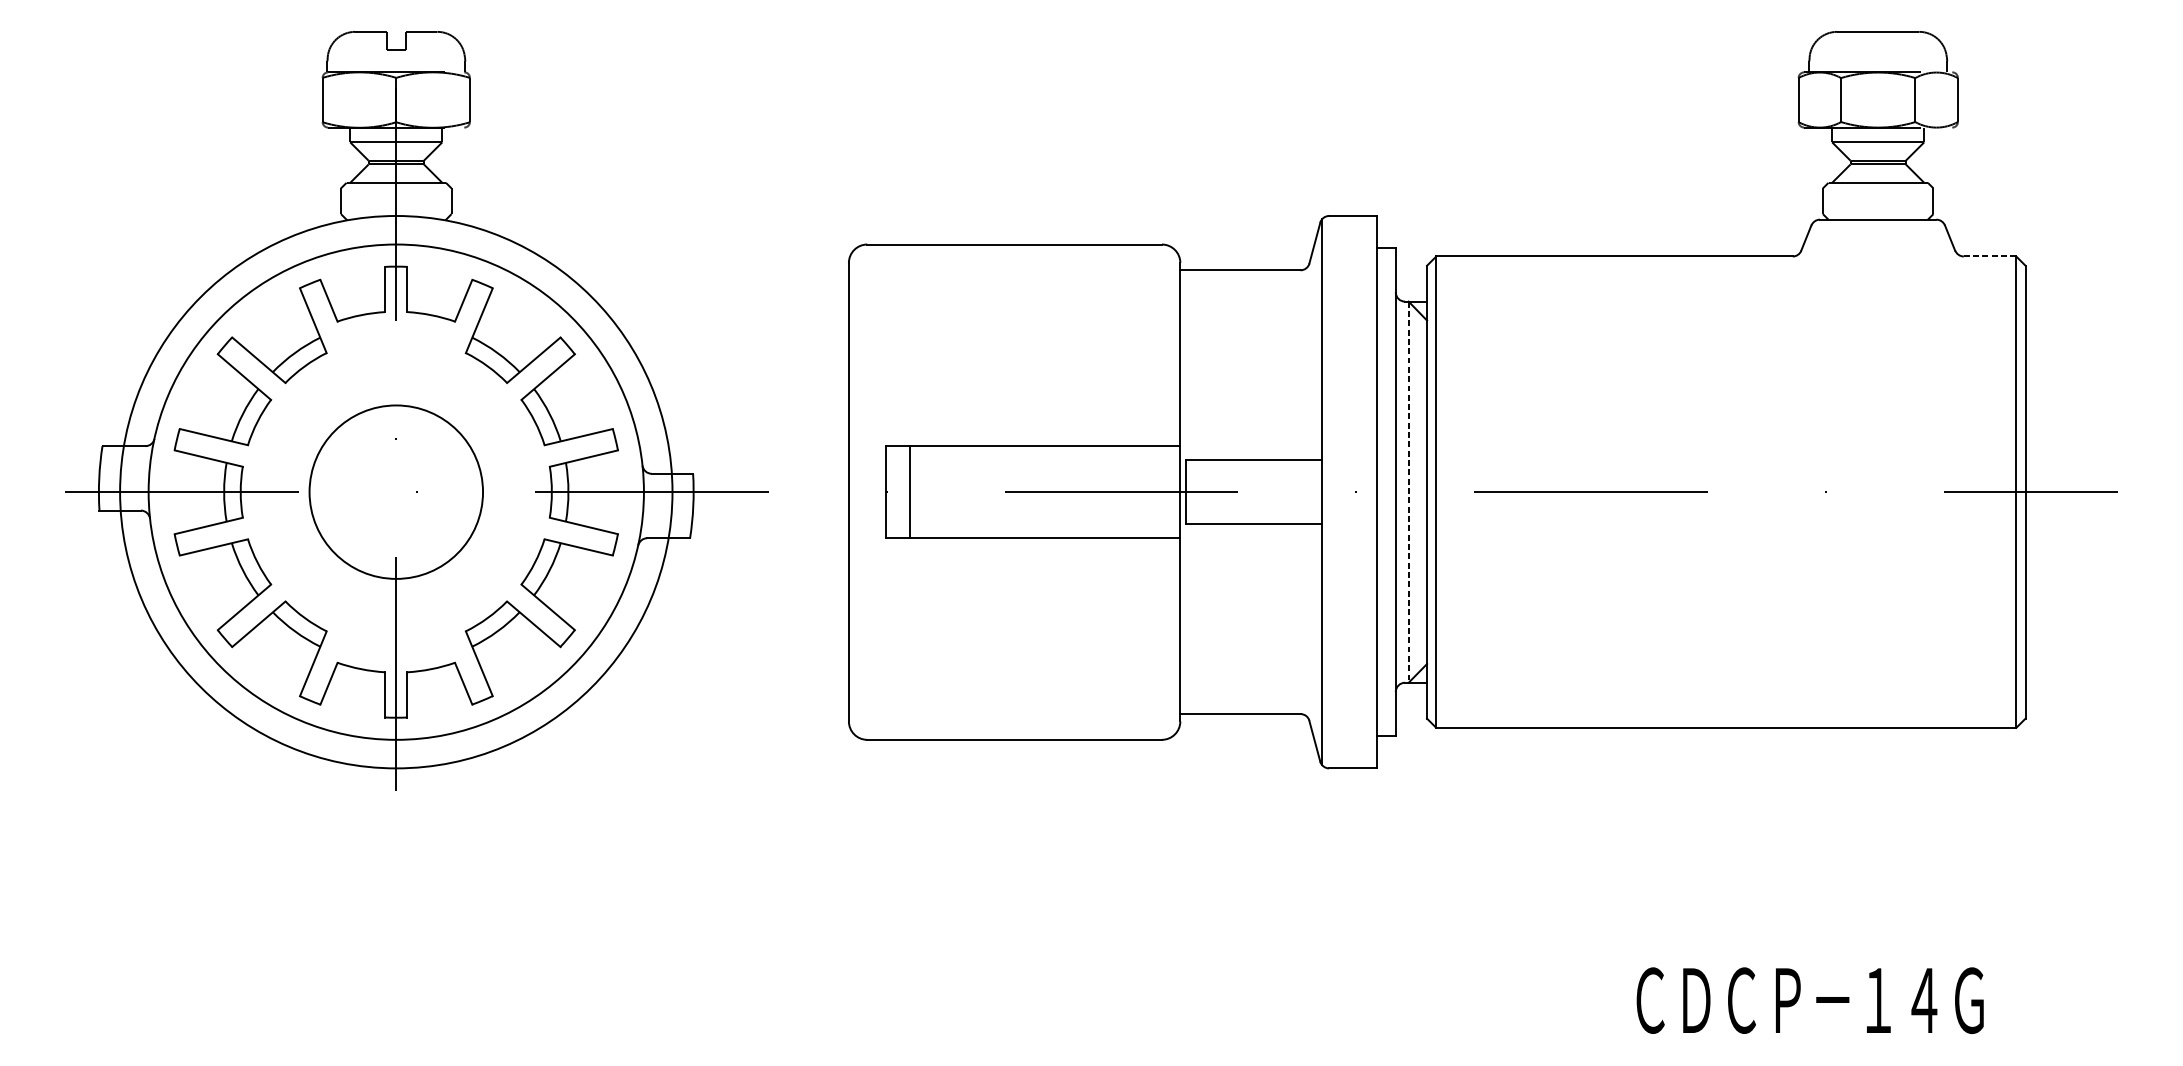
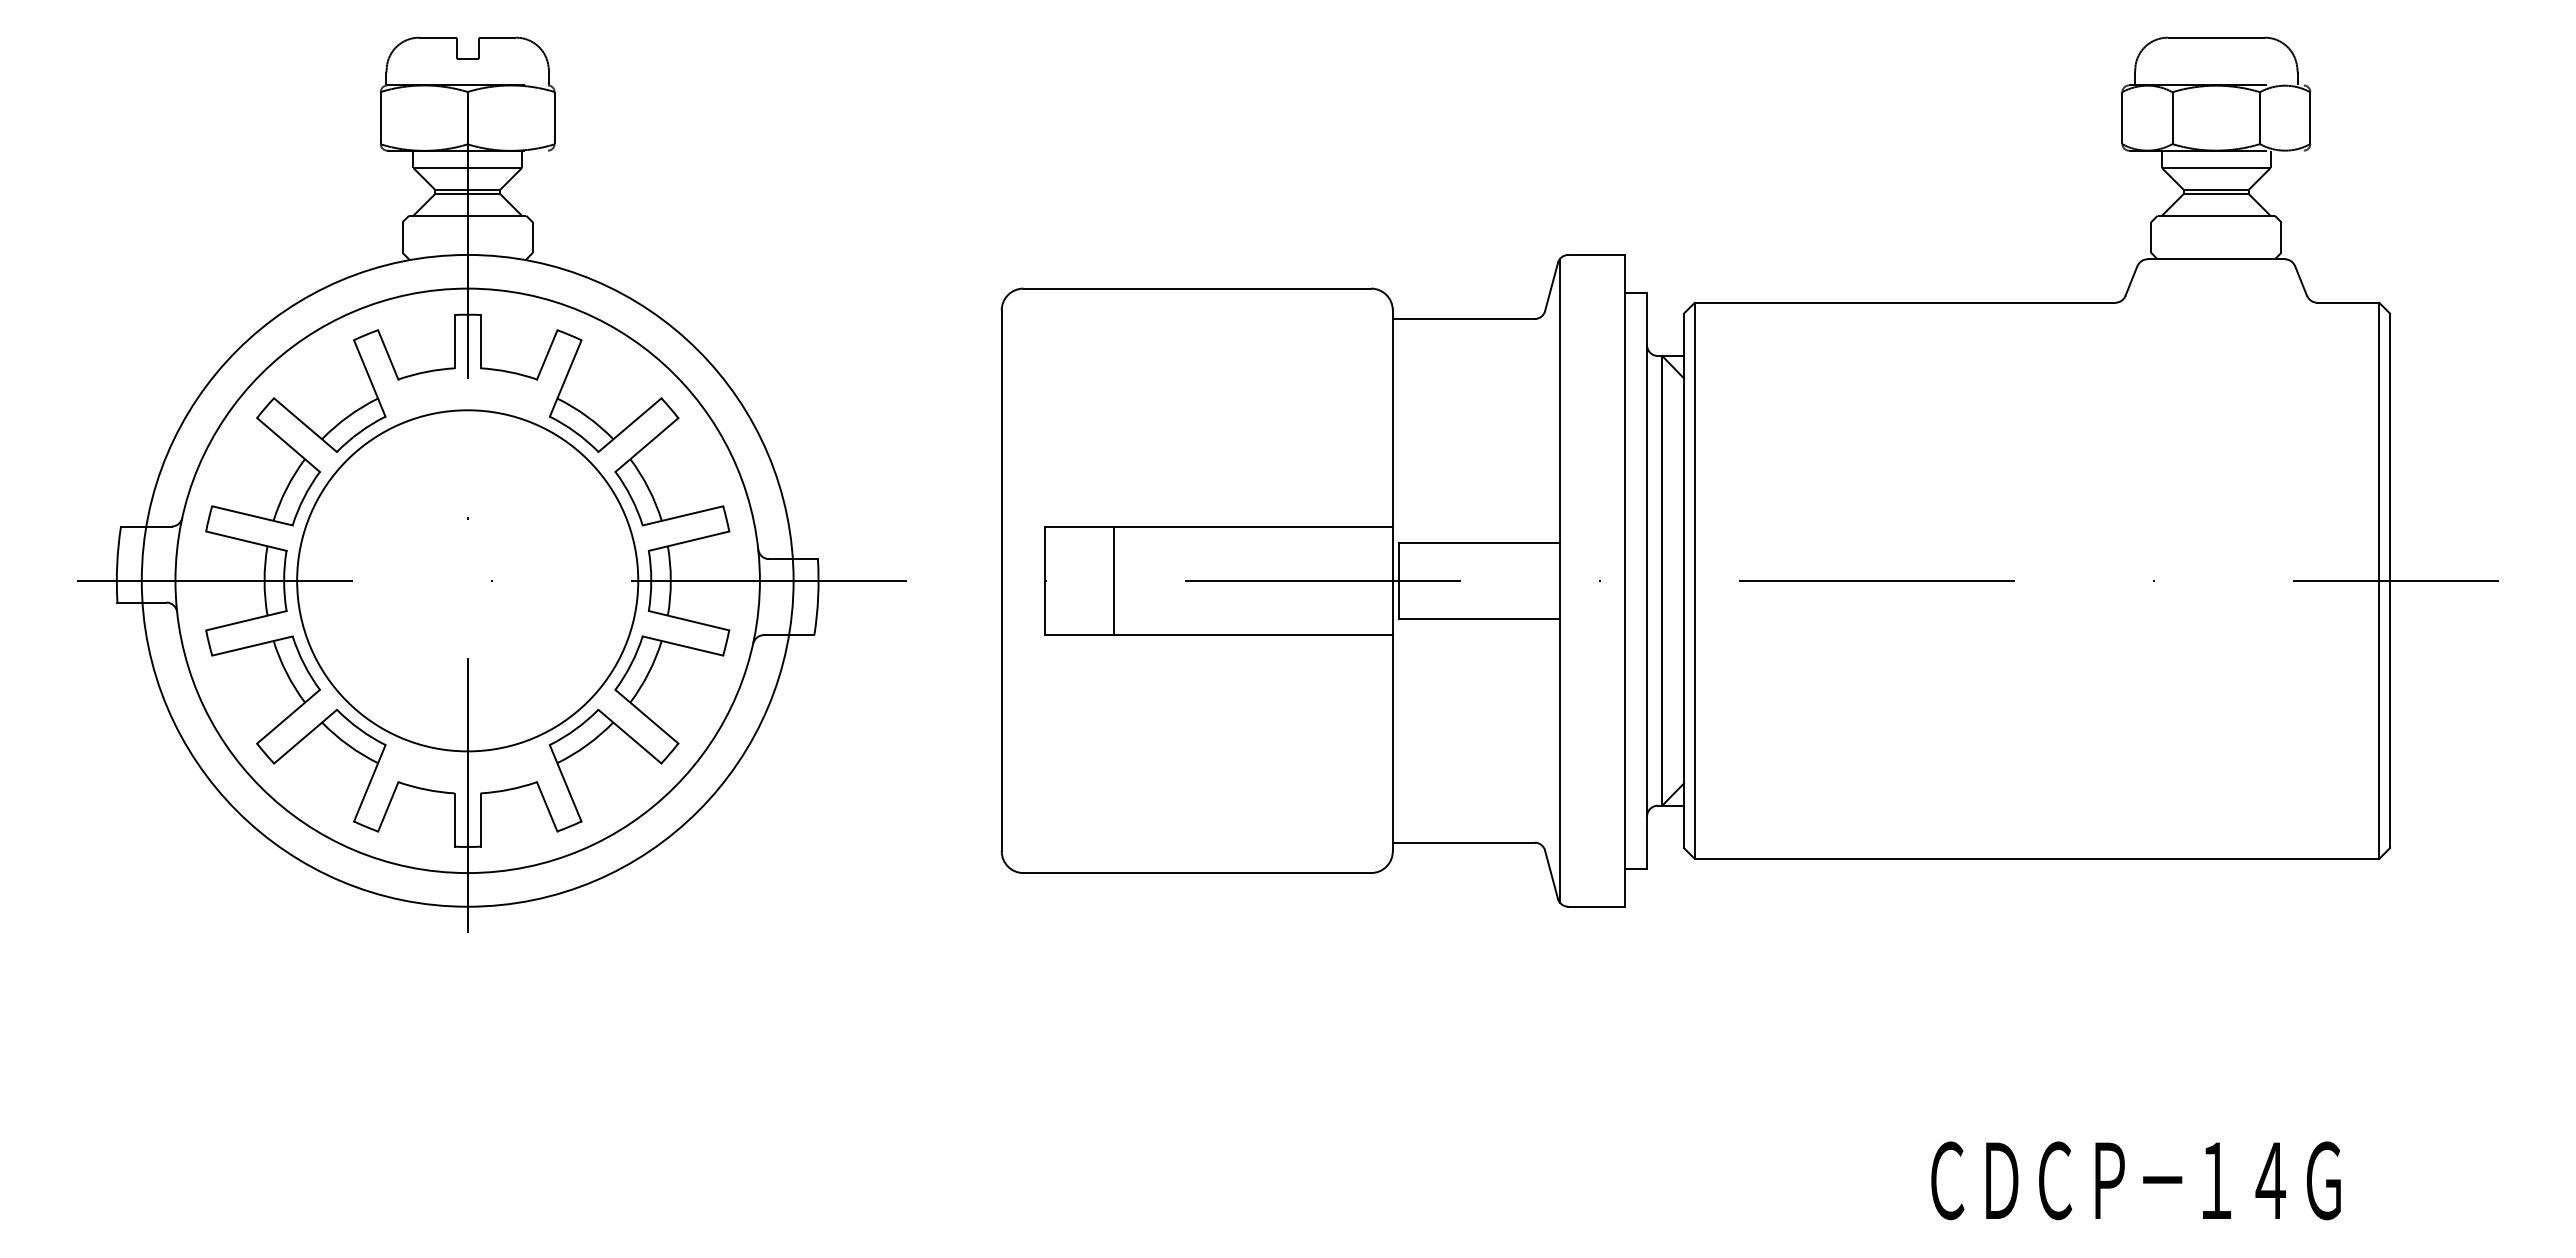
line: (1990, 256) -> (2348, 302), dashed -> solid
circle: (396, 491) -> (467, 580), size x1.67
line: (909, 491) -> (1113, 580), moved
line: (1408, 491) -> (1662, 580), dashed -> solid

